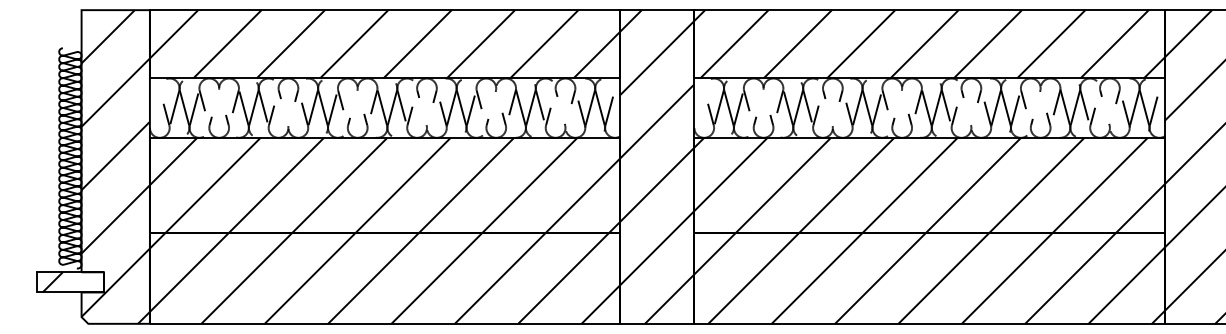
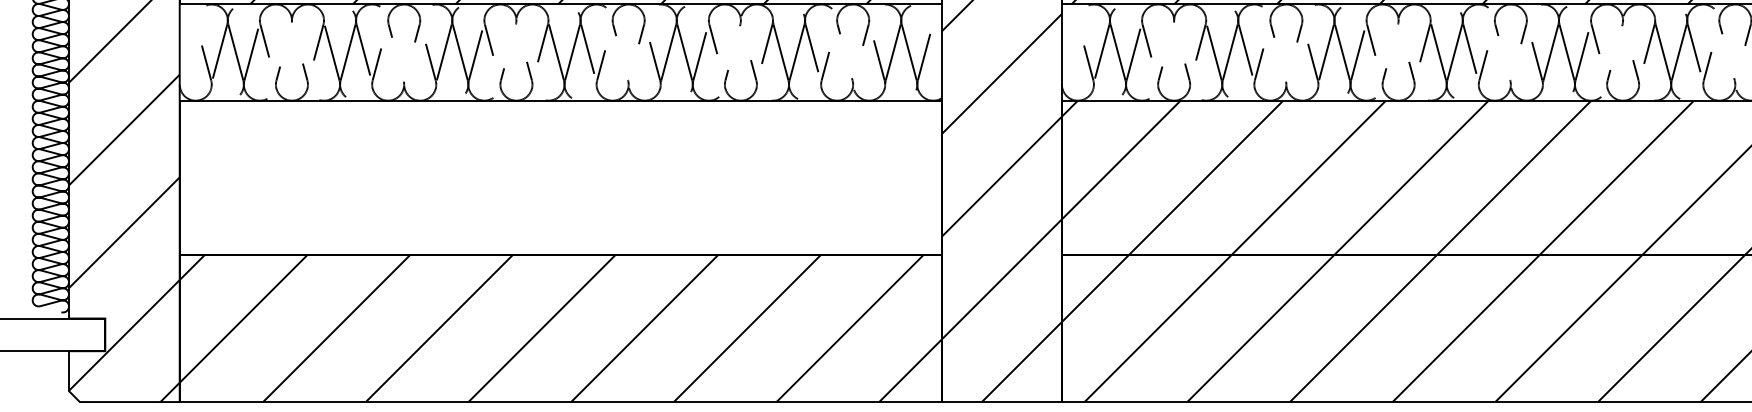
hatch: (384, 185) -> (559, 177), removed
hatch: (52, 282) -> (21, 335), removed

